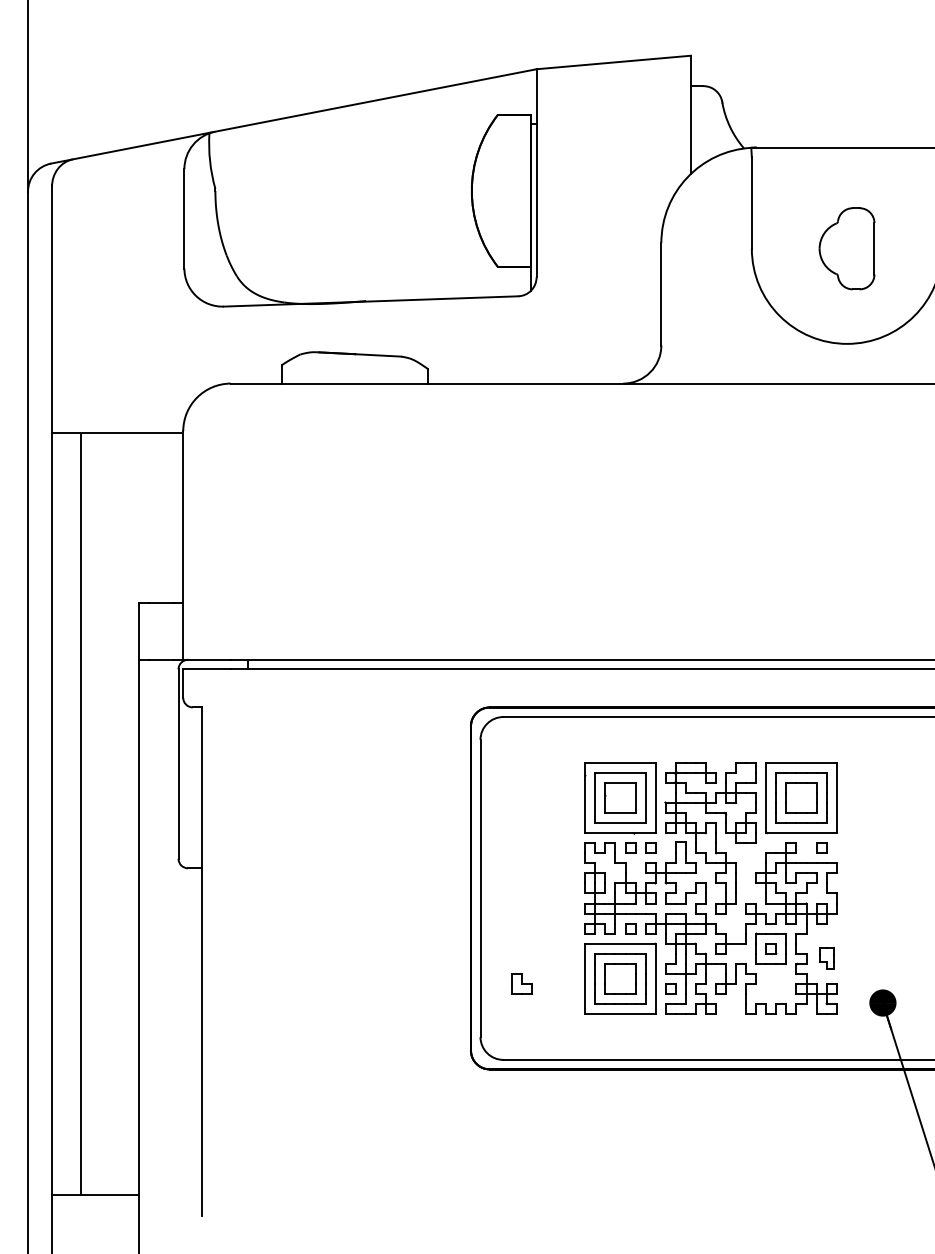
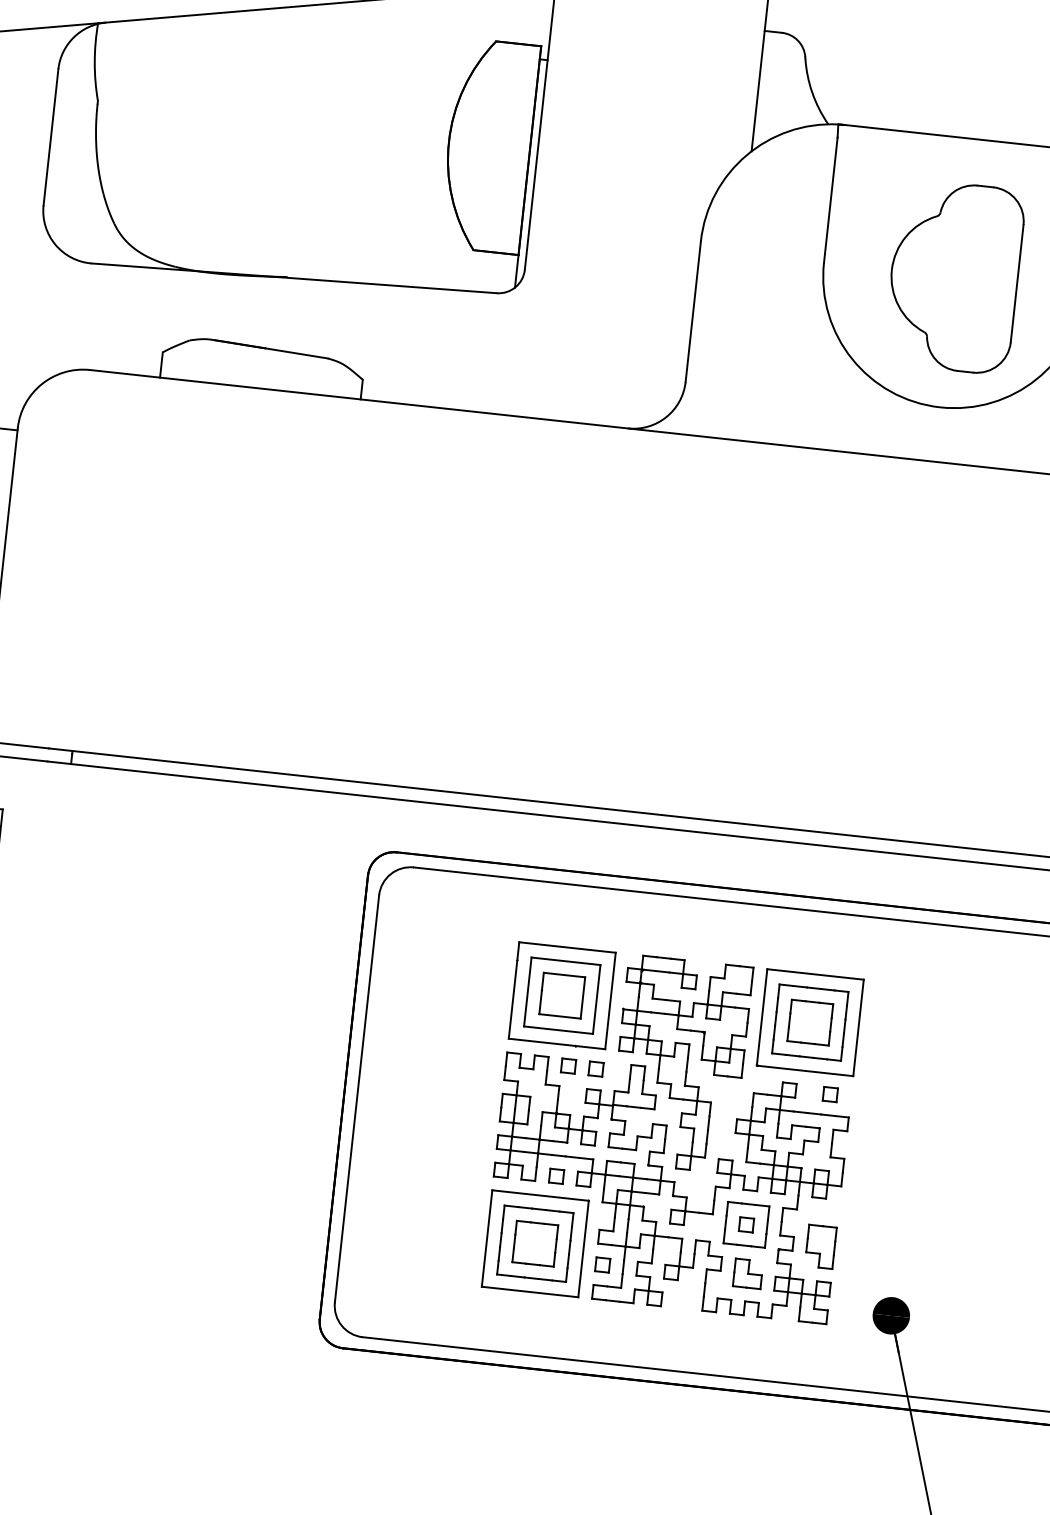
part: (846, 248) -> (953, 276), size x1.67
part: (826, 958) -> (820, 1246), size x1.43
part: (521, 983) -> (747, 1273), moved

